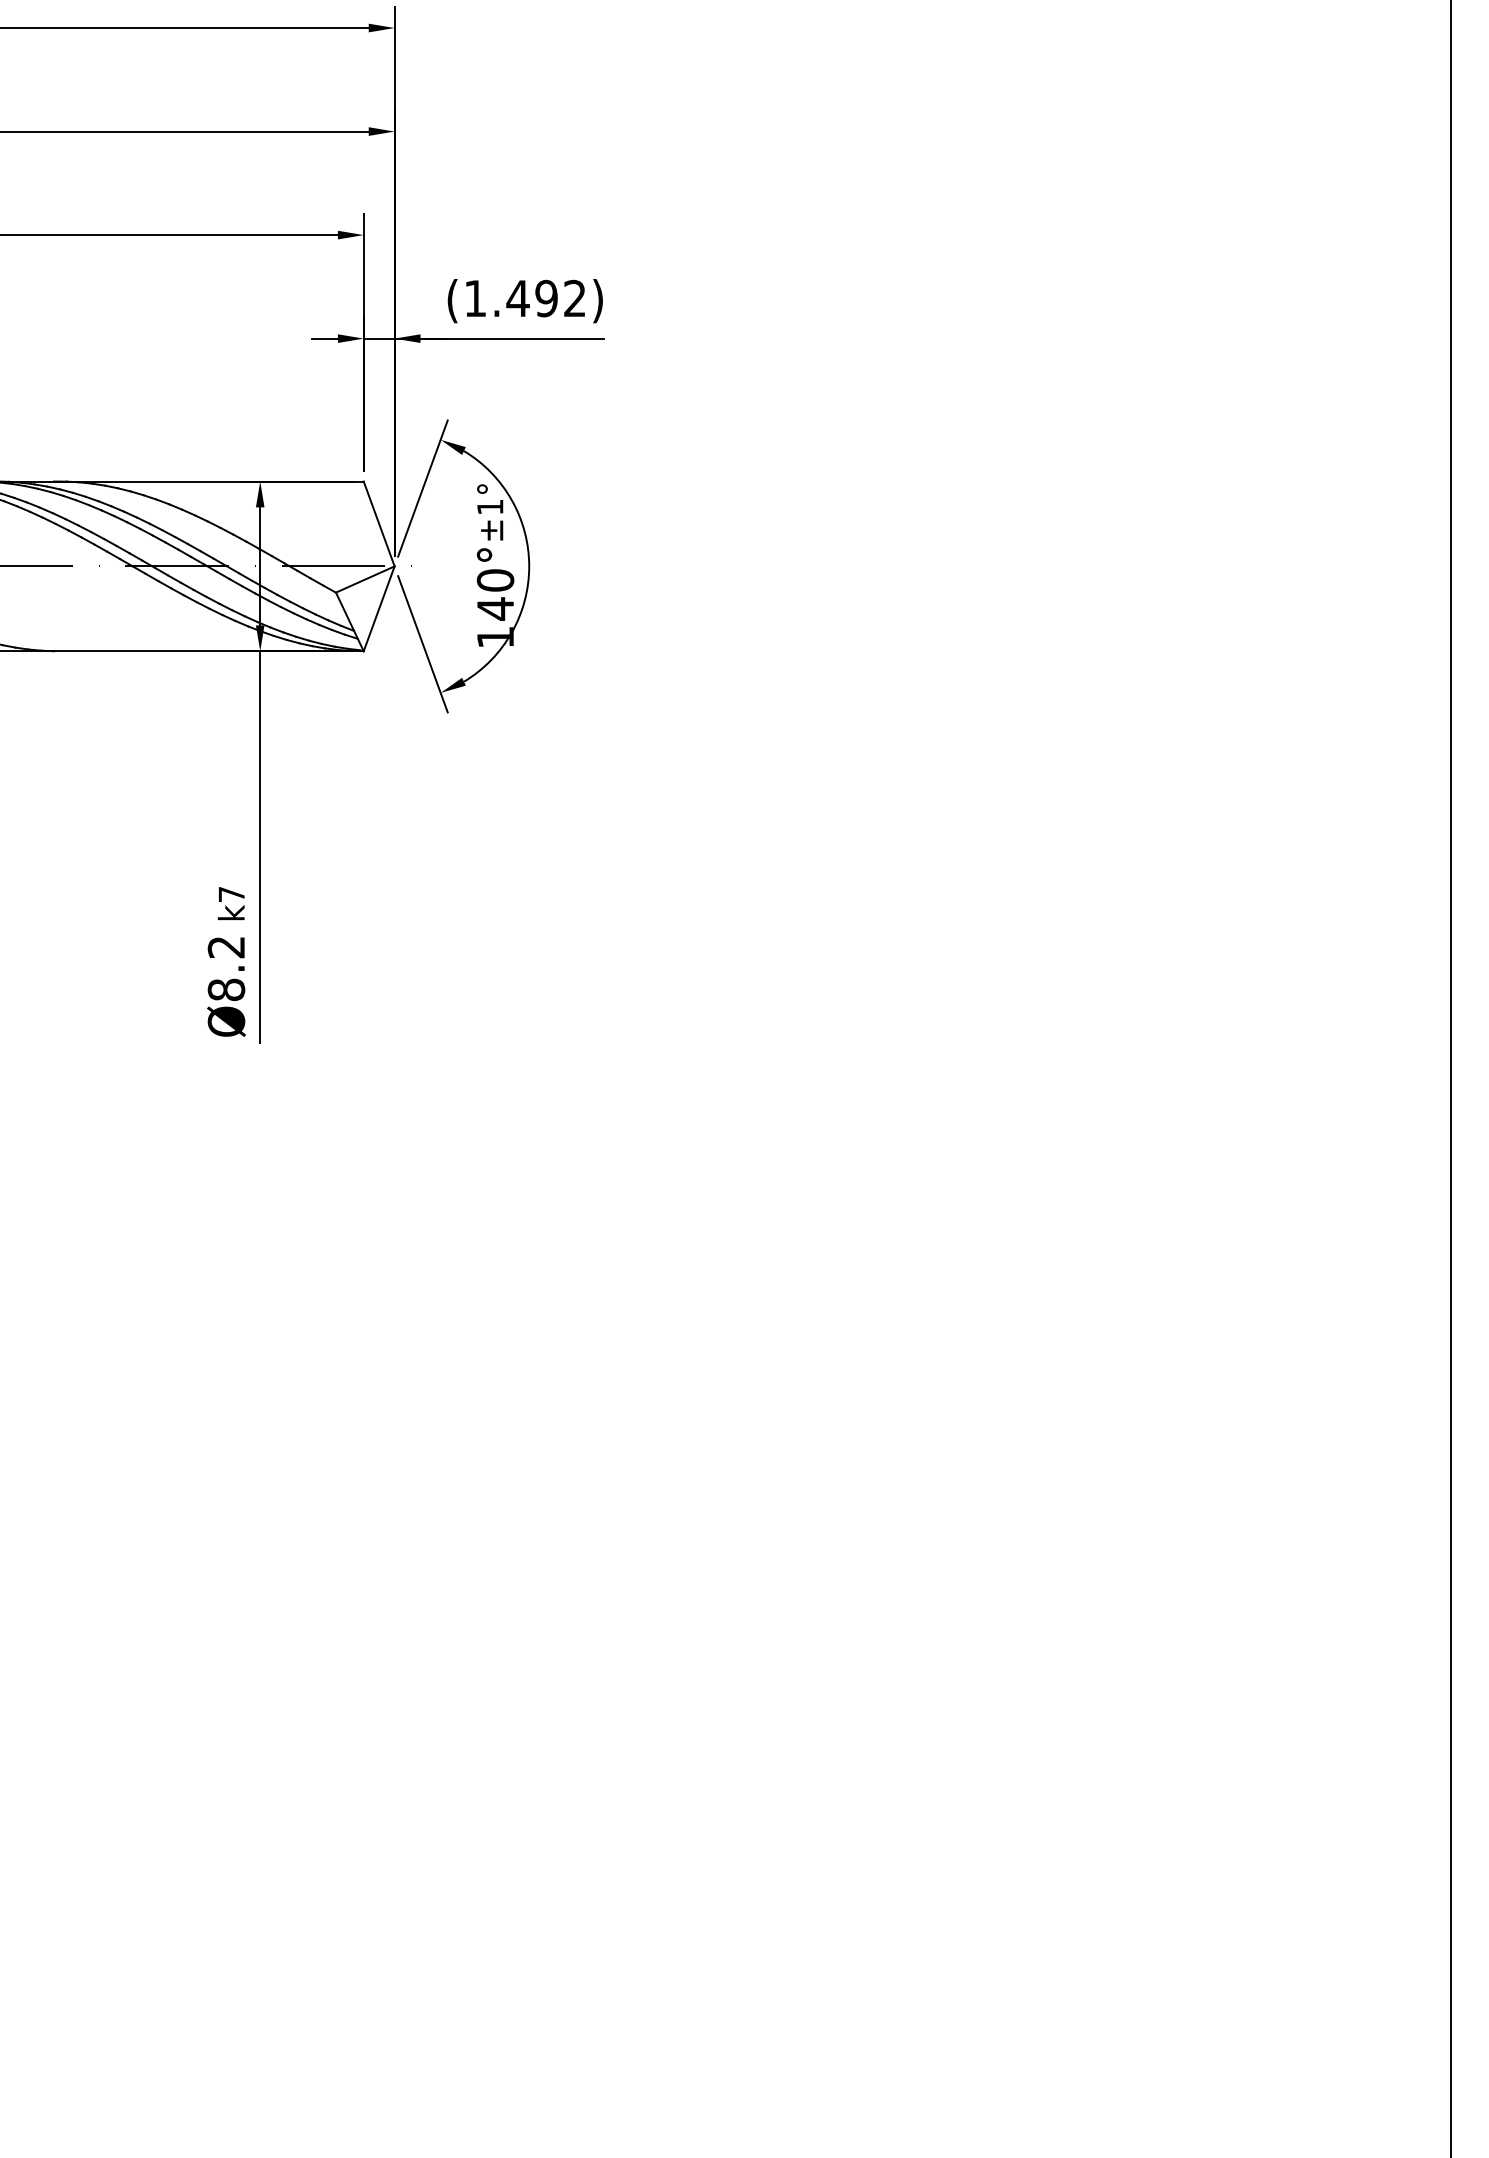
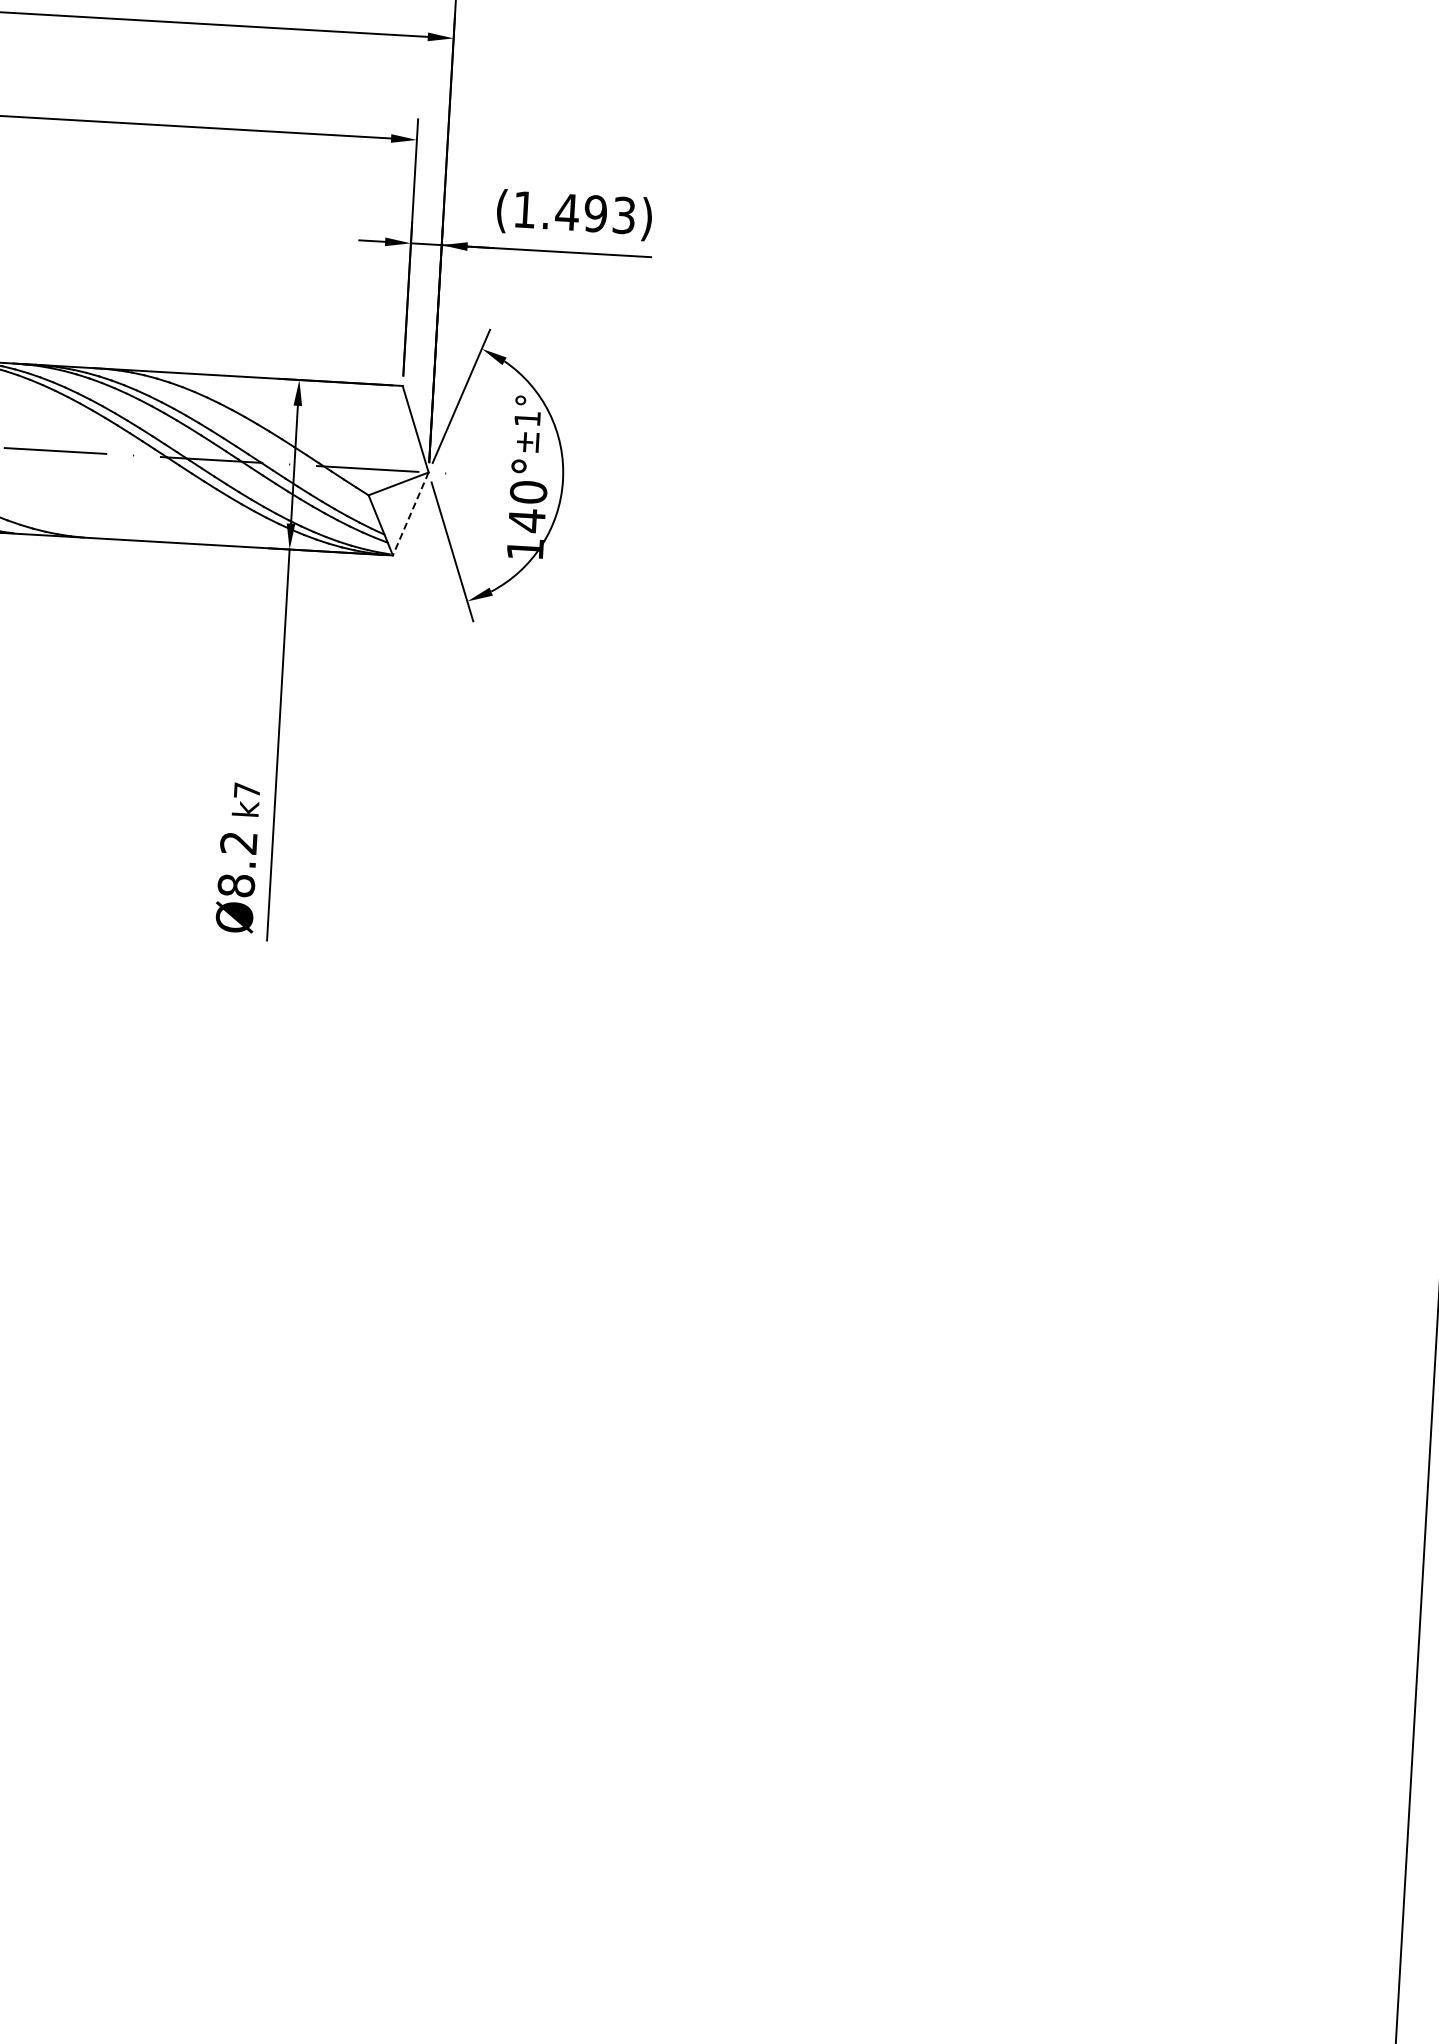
text: (574, 298) -> (623, 215), (1.492) -> (1.493)
line: (379, 609) -> (411, 514), solid -> dashed

